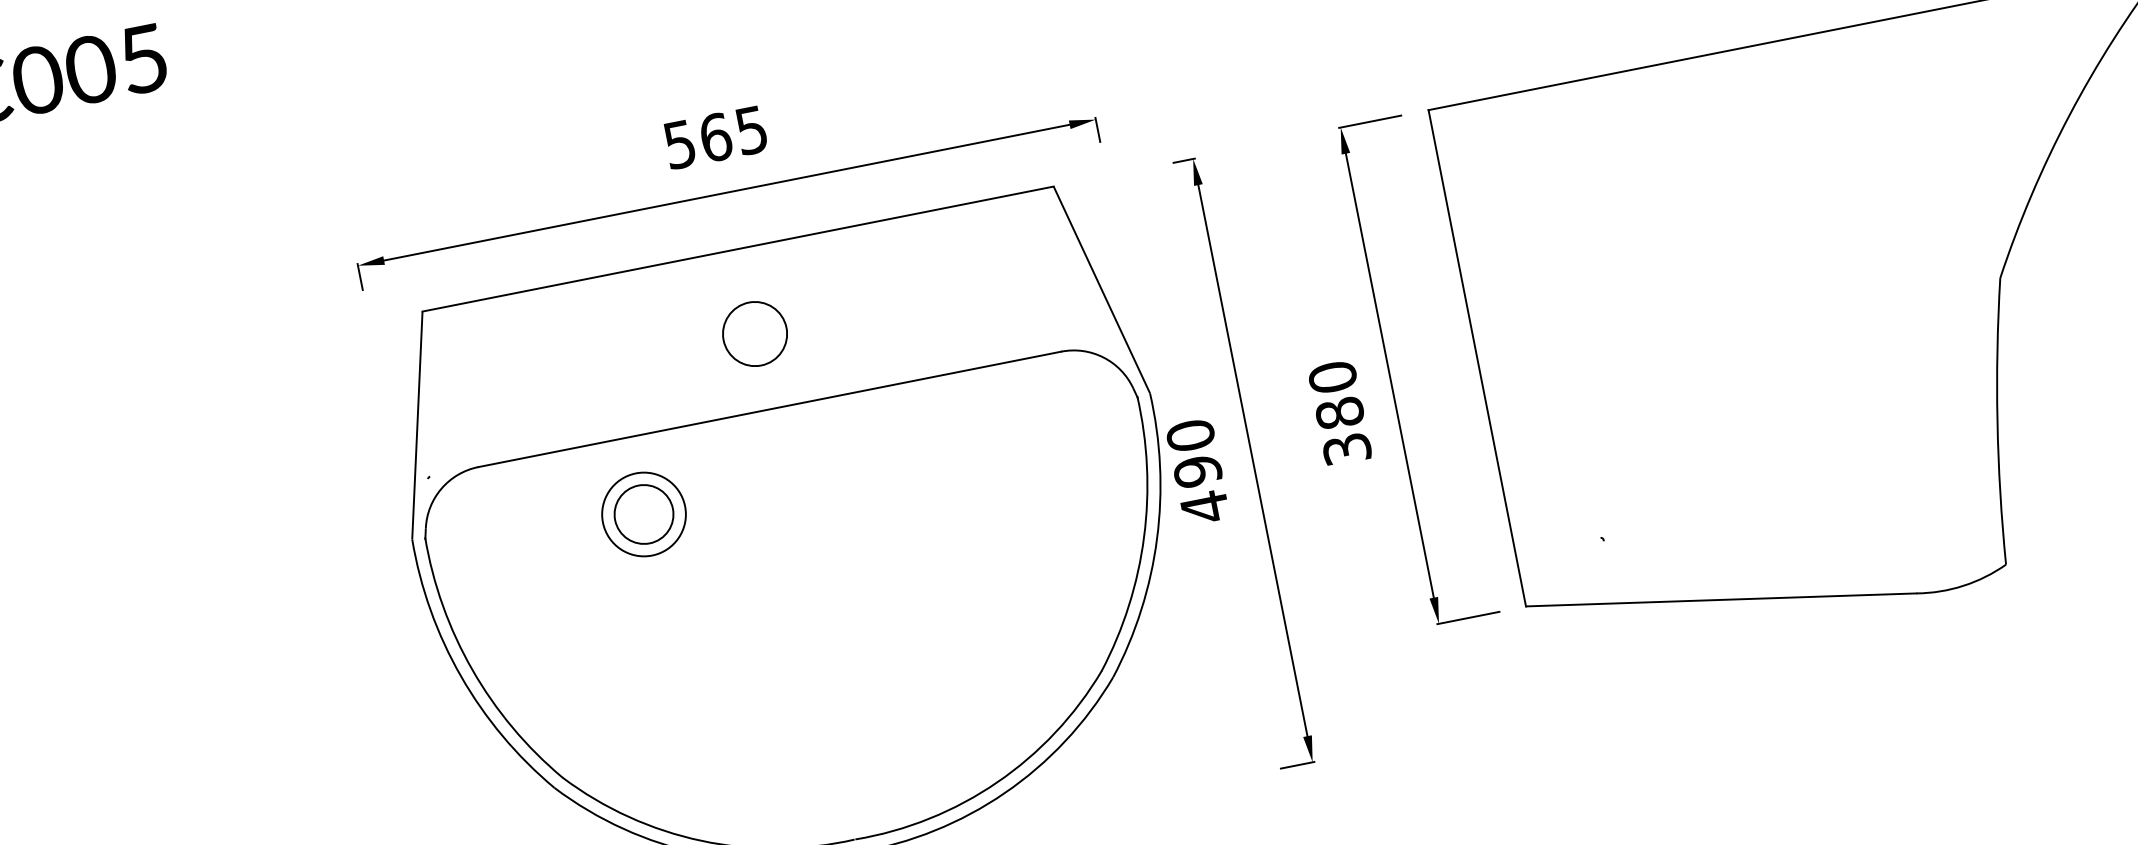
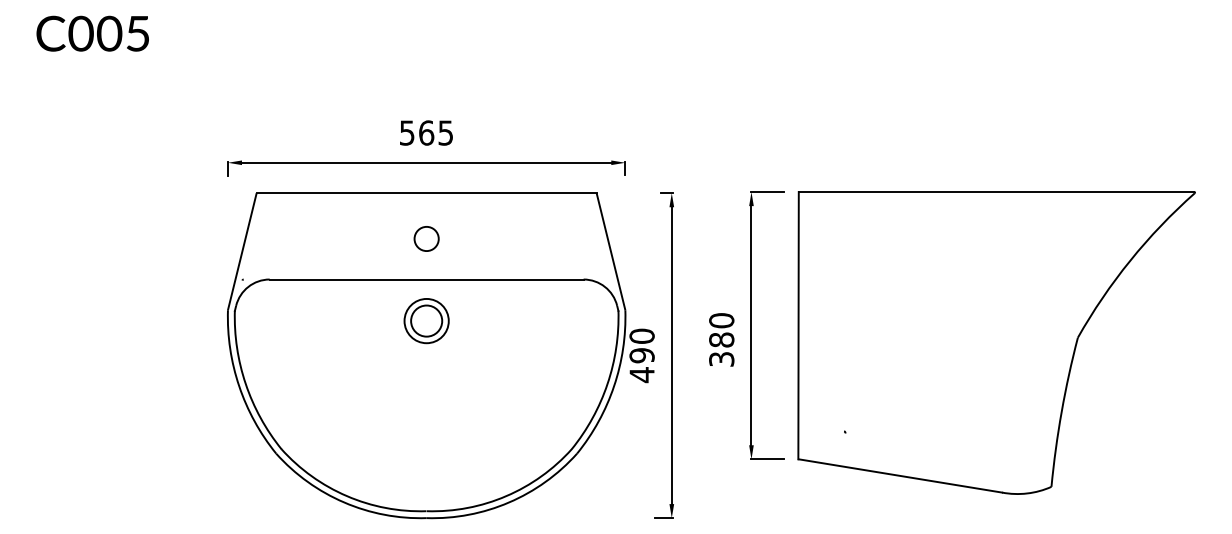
circle: (754, 333) -> (426, 238), size x0.71
part: (643, 515) -> (426, 321), moved

